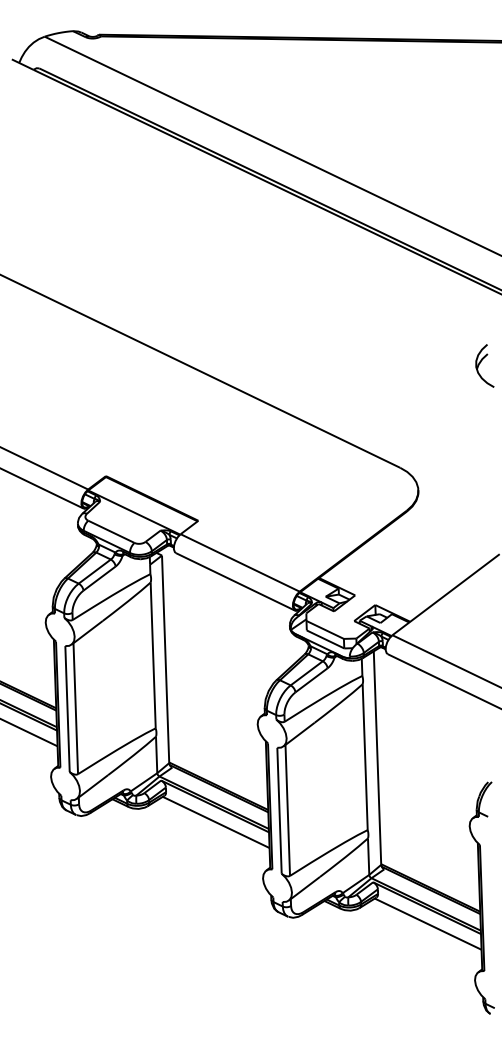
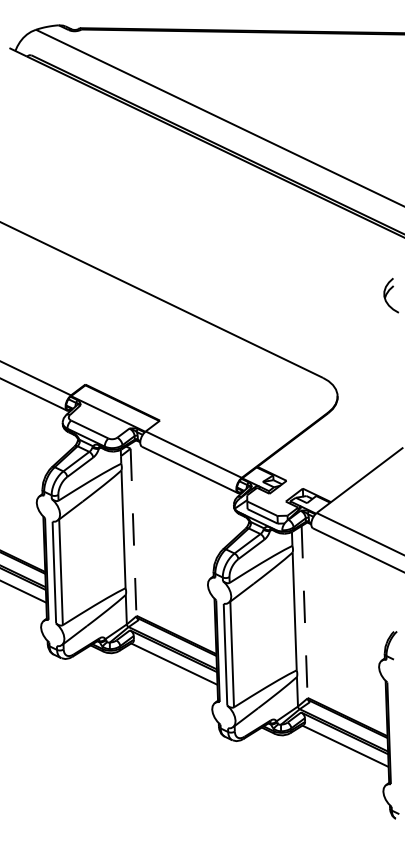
line: (165, 659) -> (133, 532), solid -> dashed
line: (377, 758) -> (304, 612), solid -> dashed

